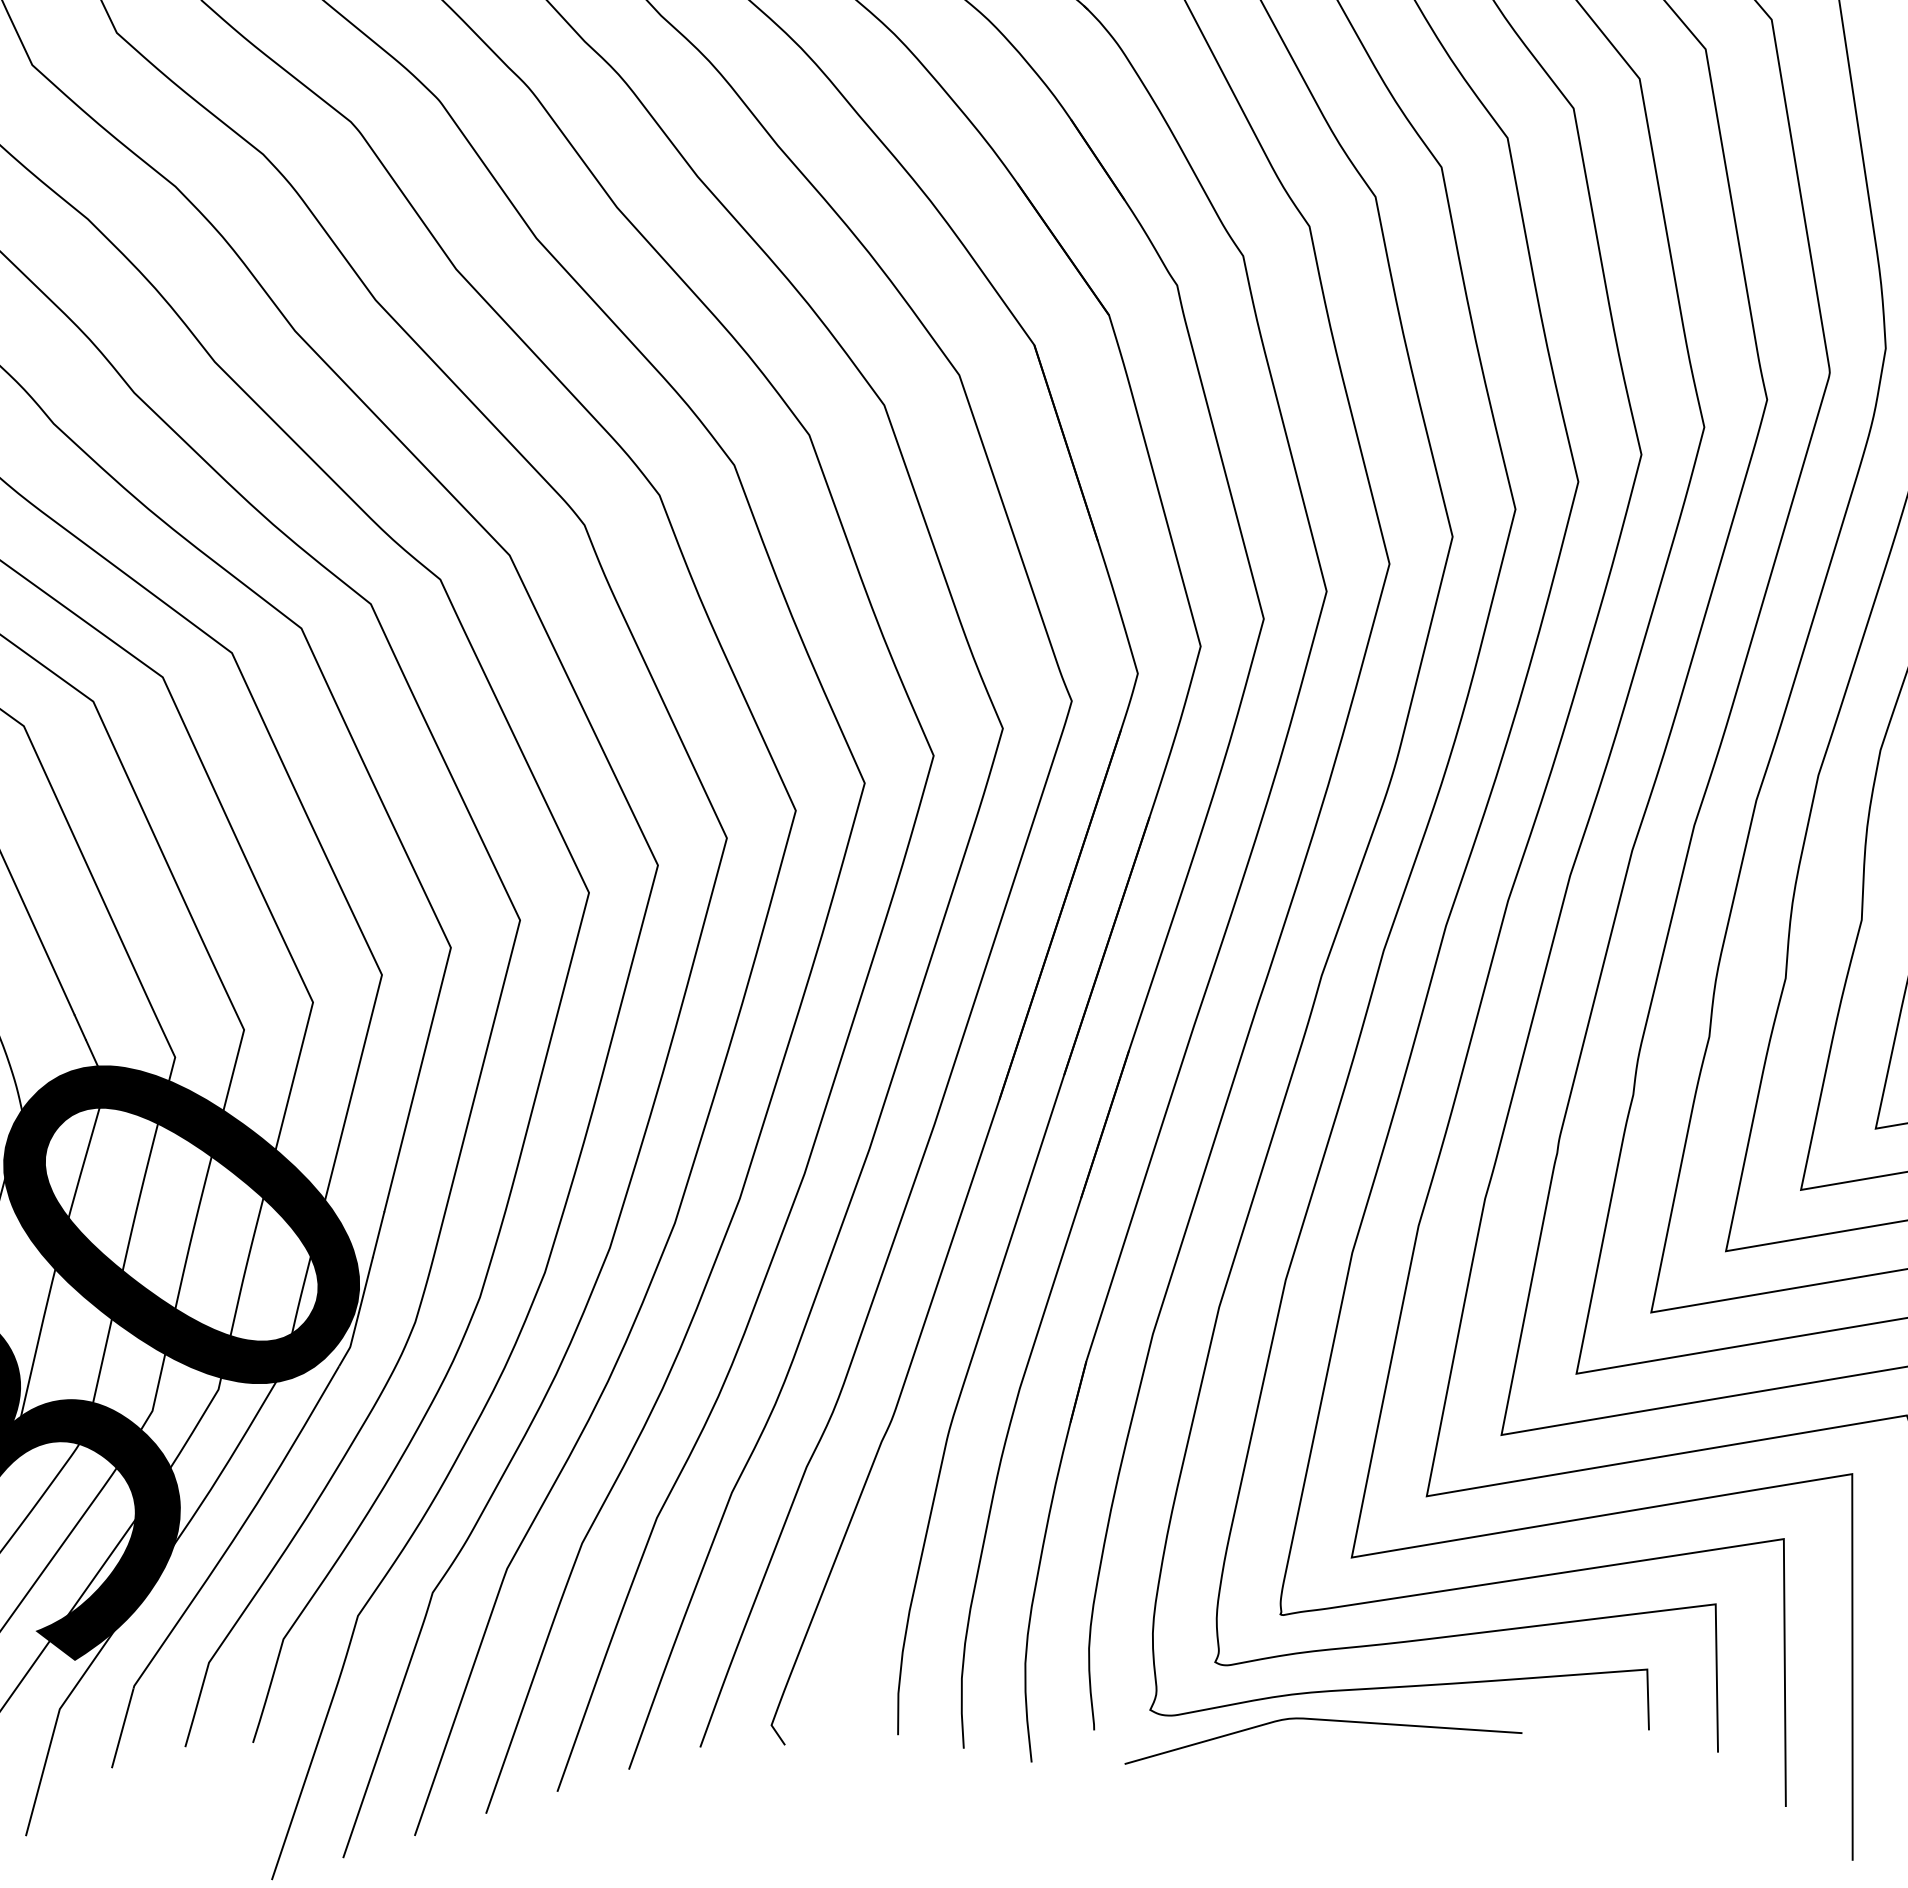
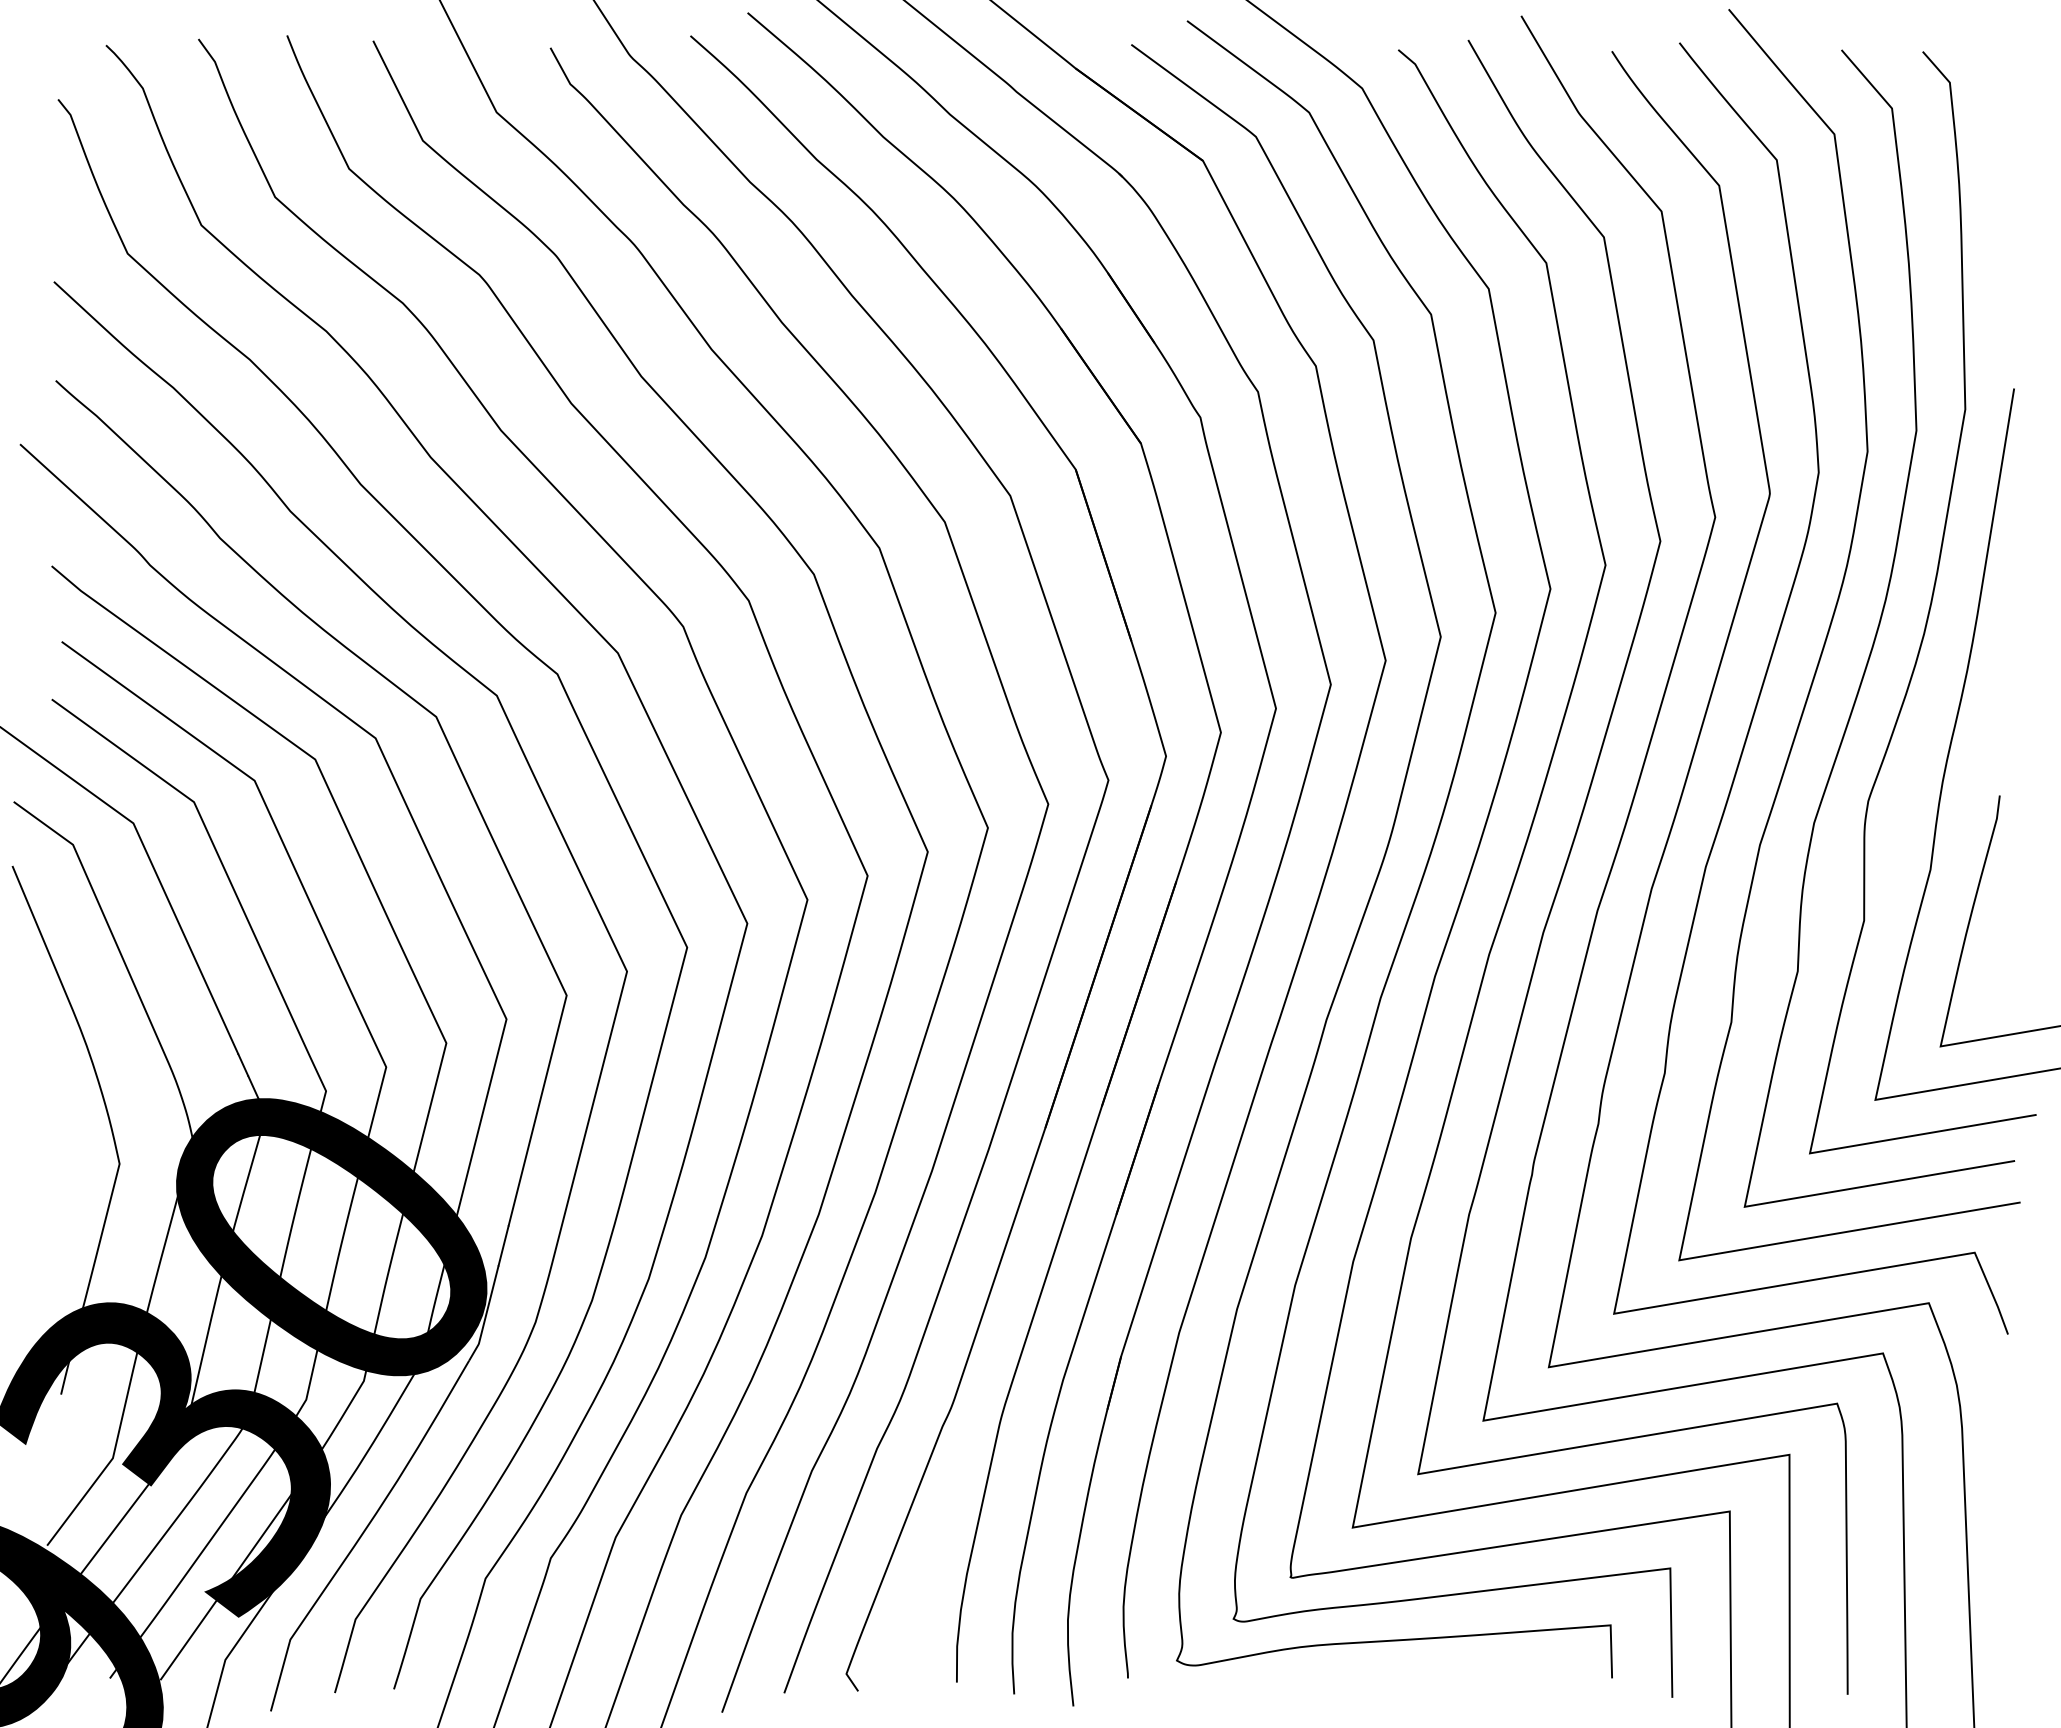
curve: (1322, 1721) -> (1327, 1670), removed

